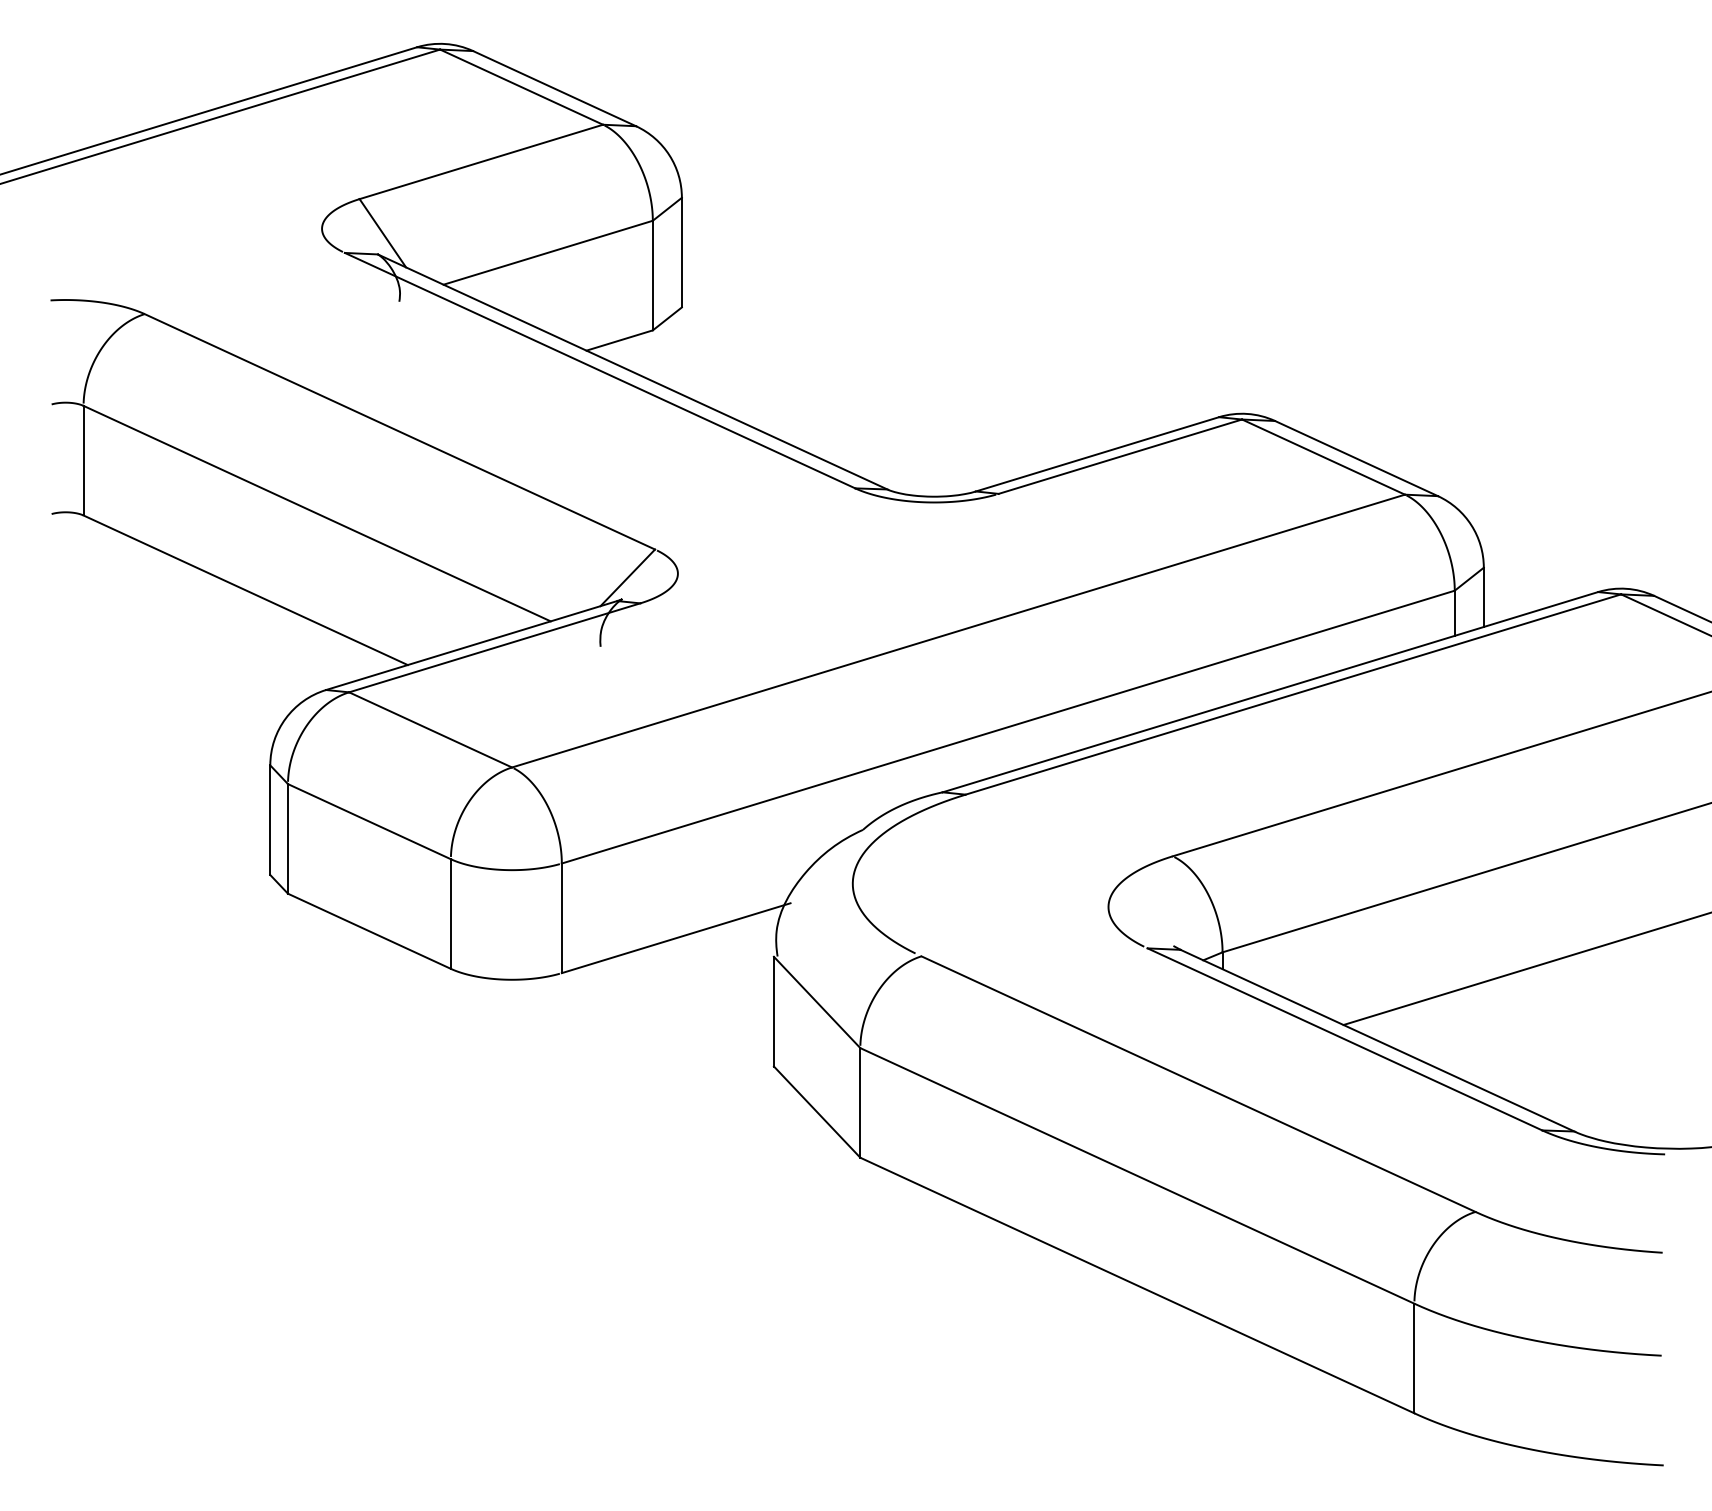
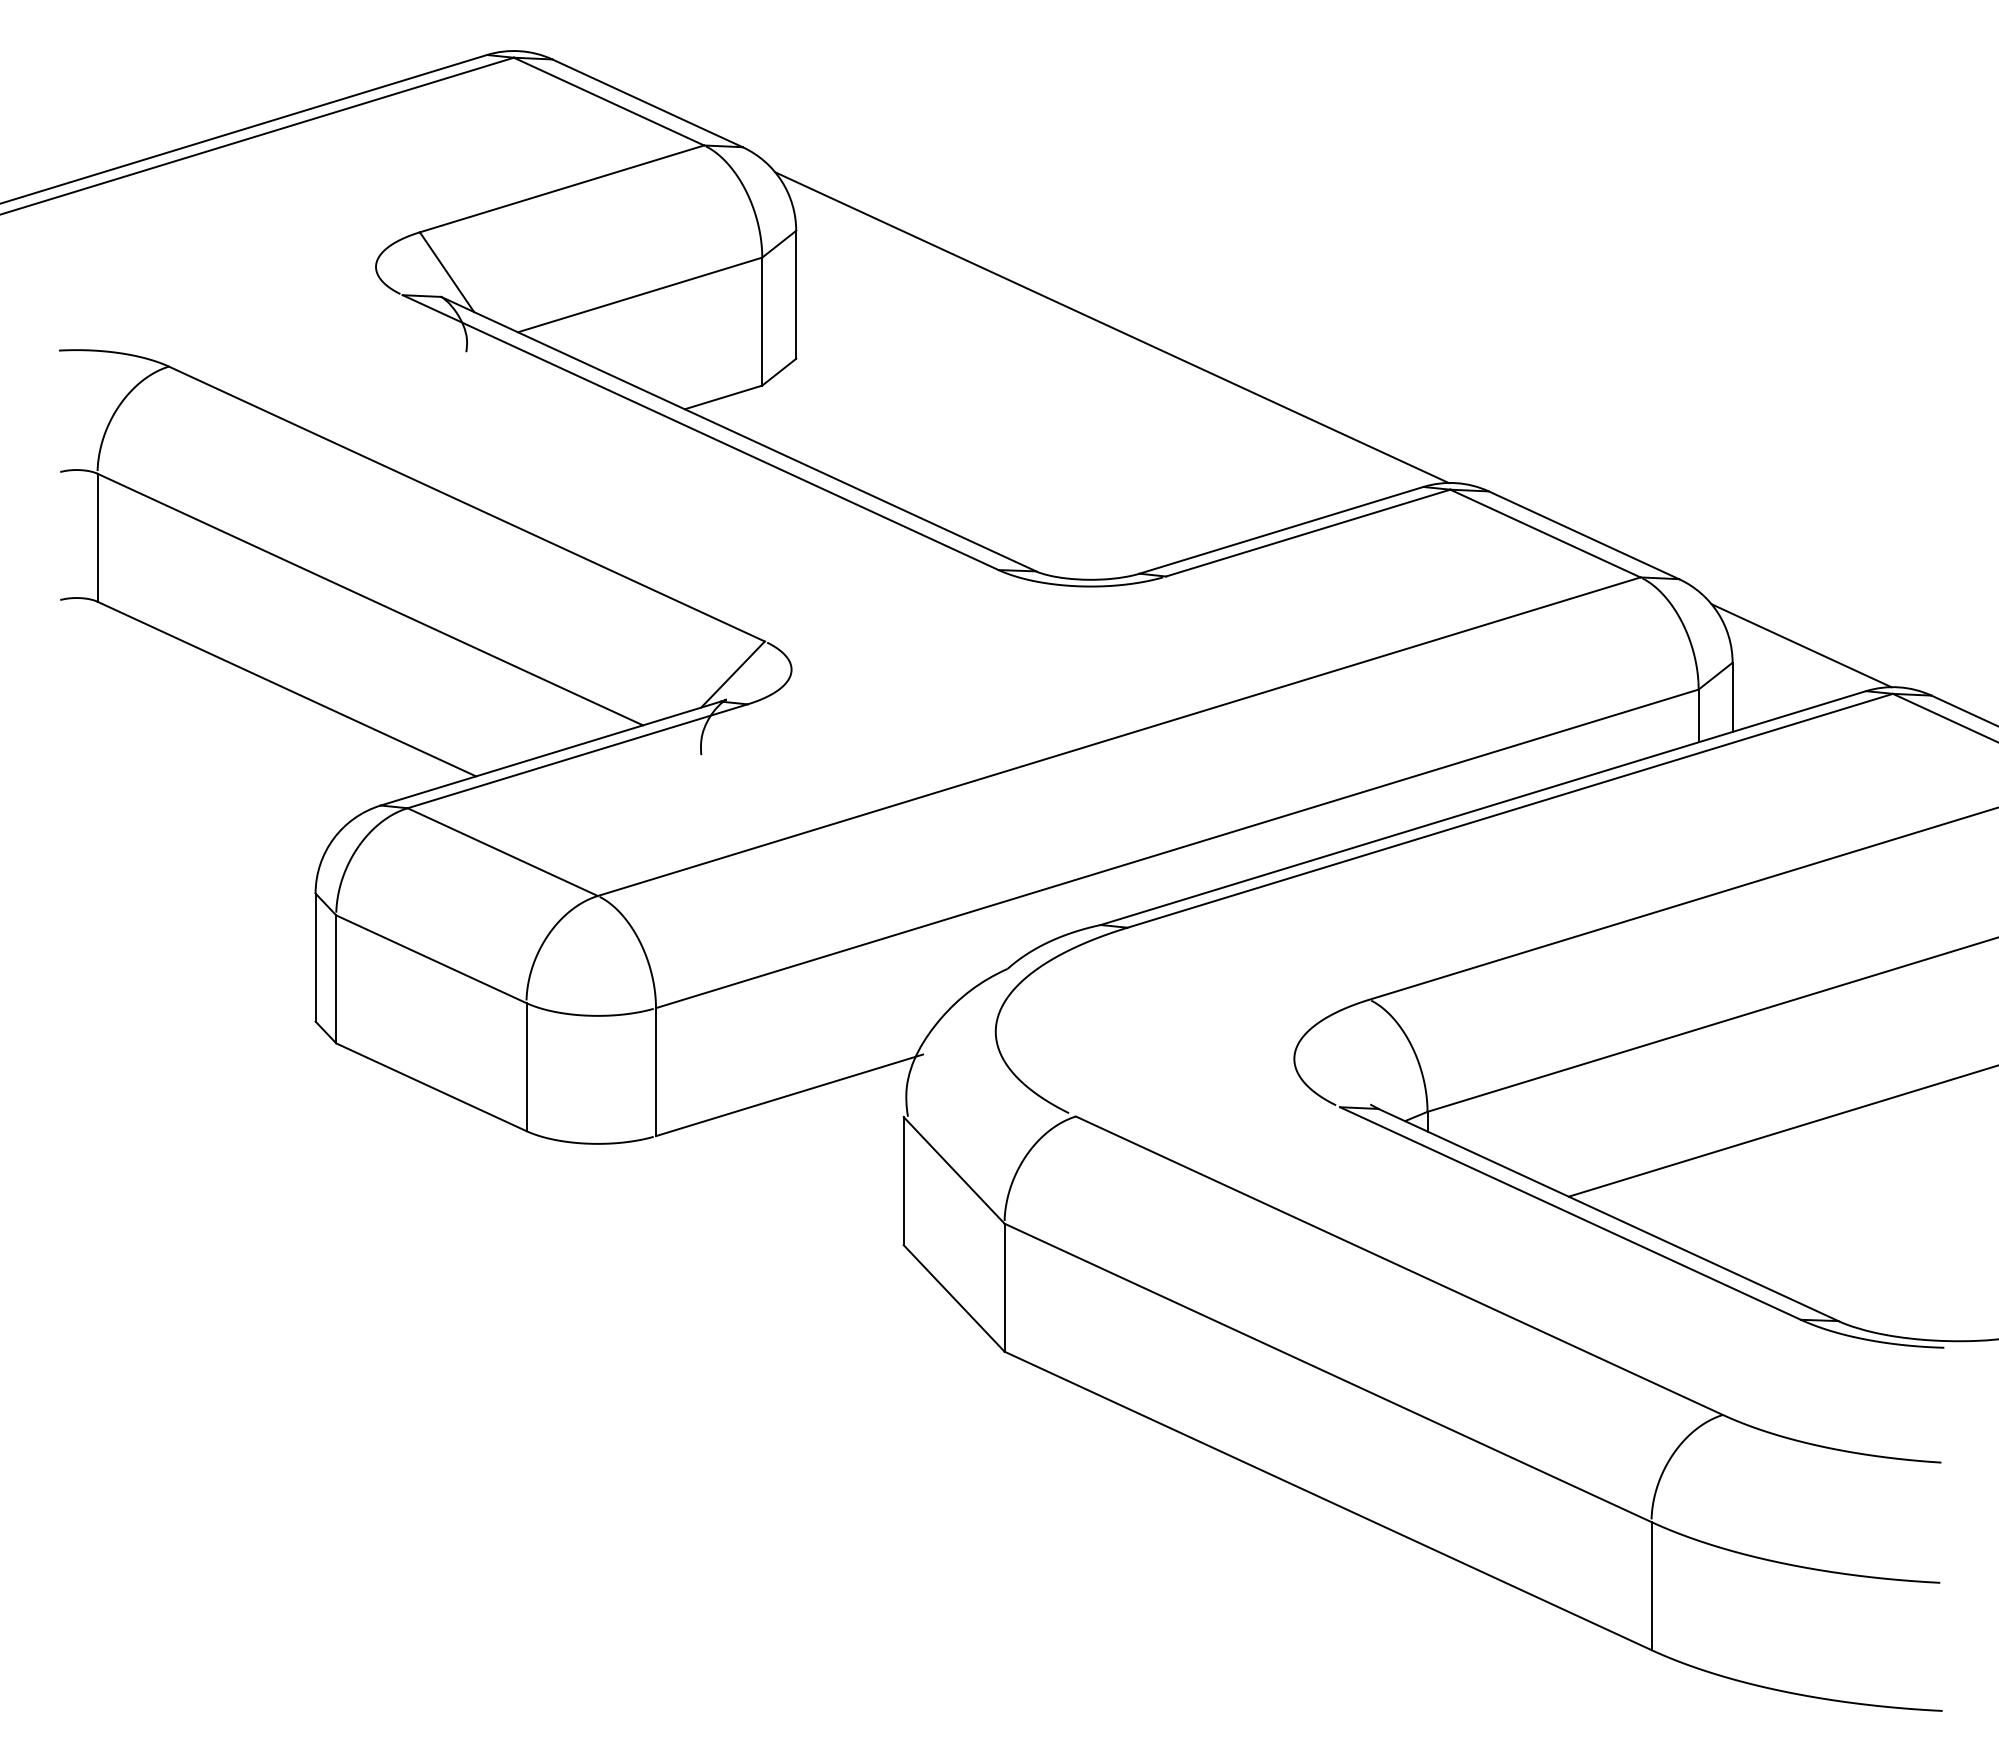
line: (951, 280) -> (1111, 327), added
line: (1542, 552) -> (1801, 645), added

